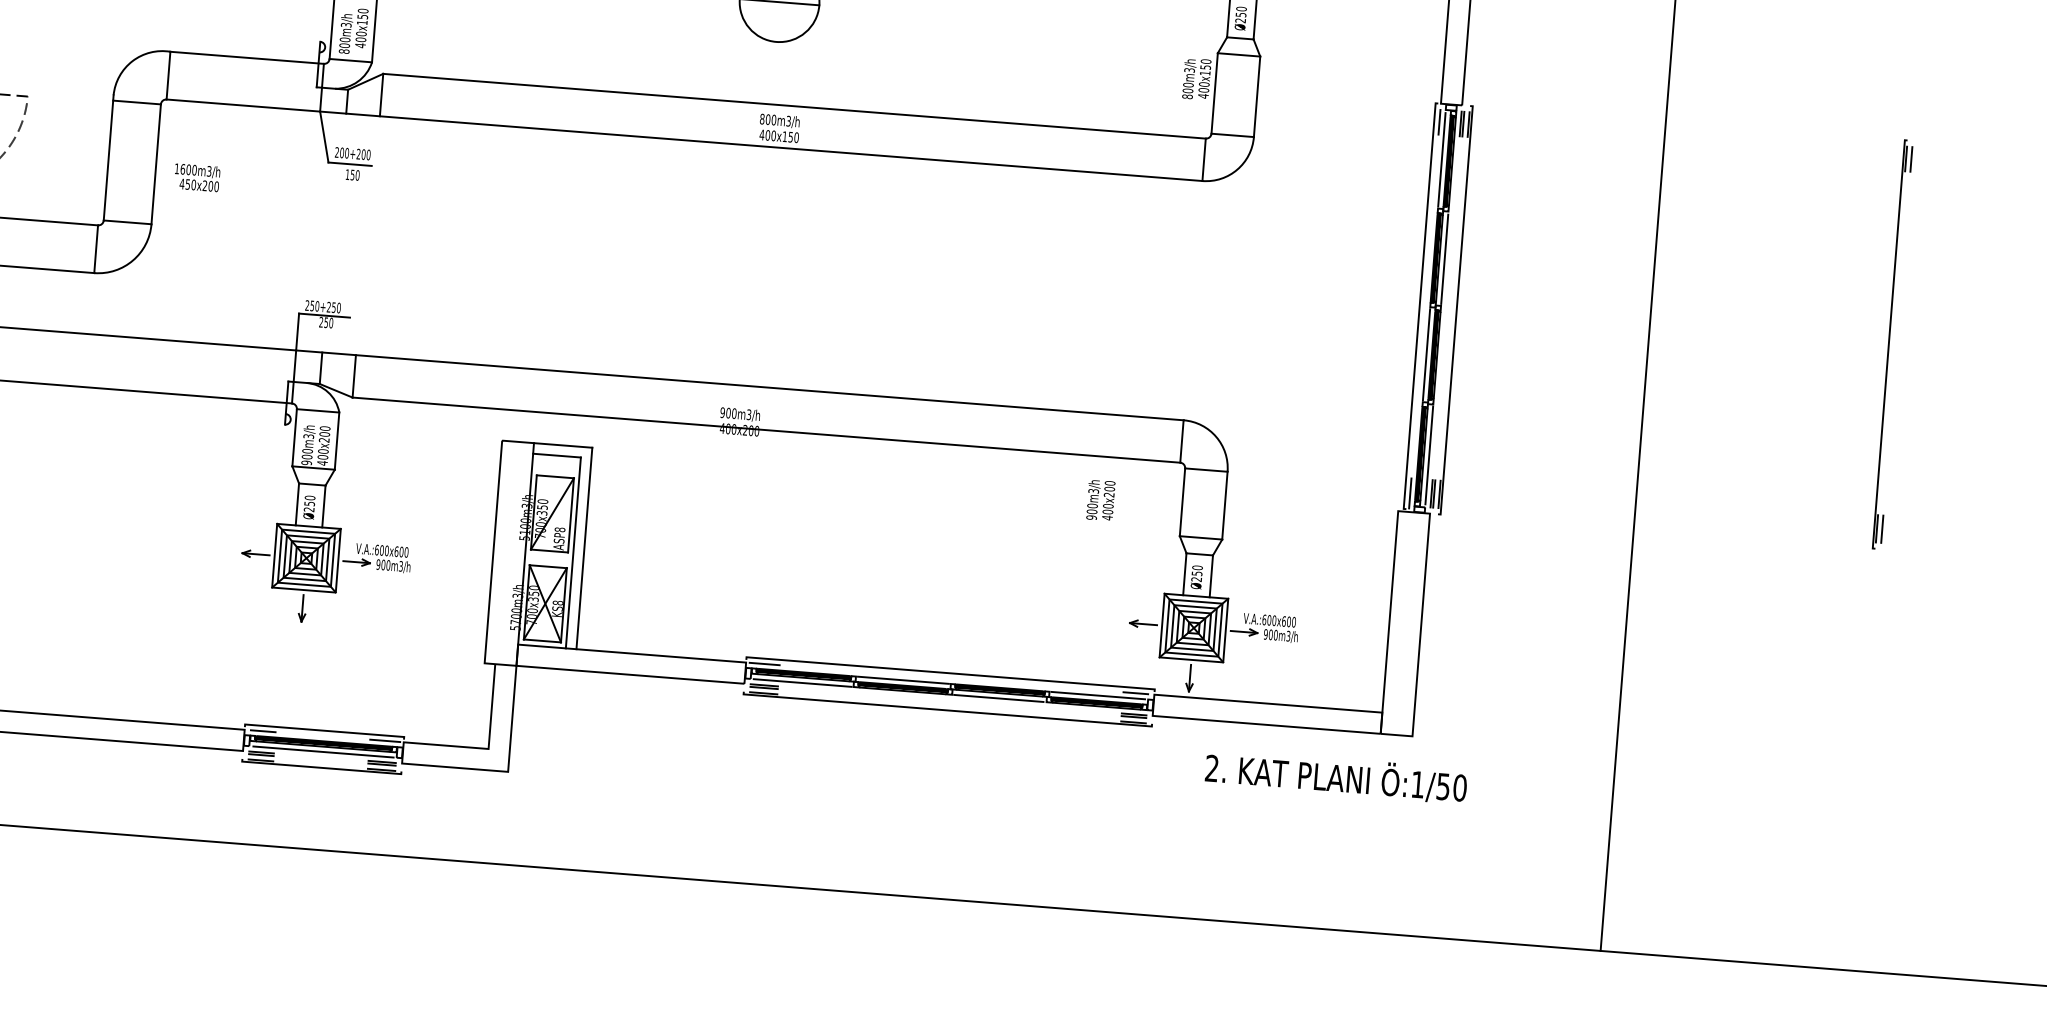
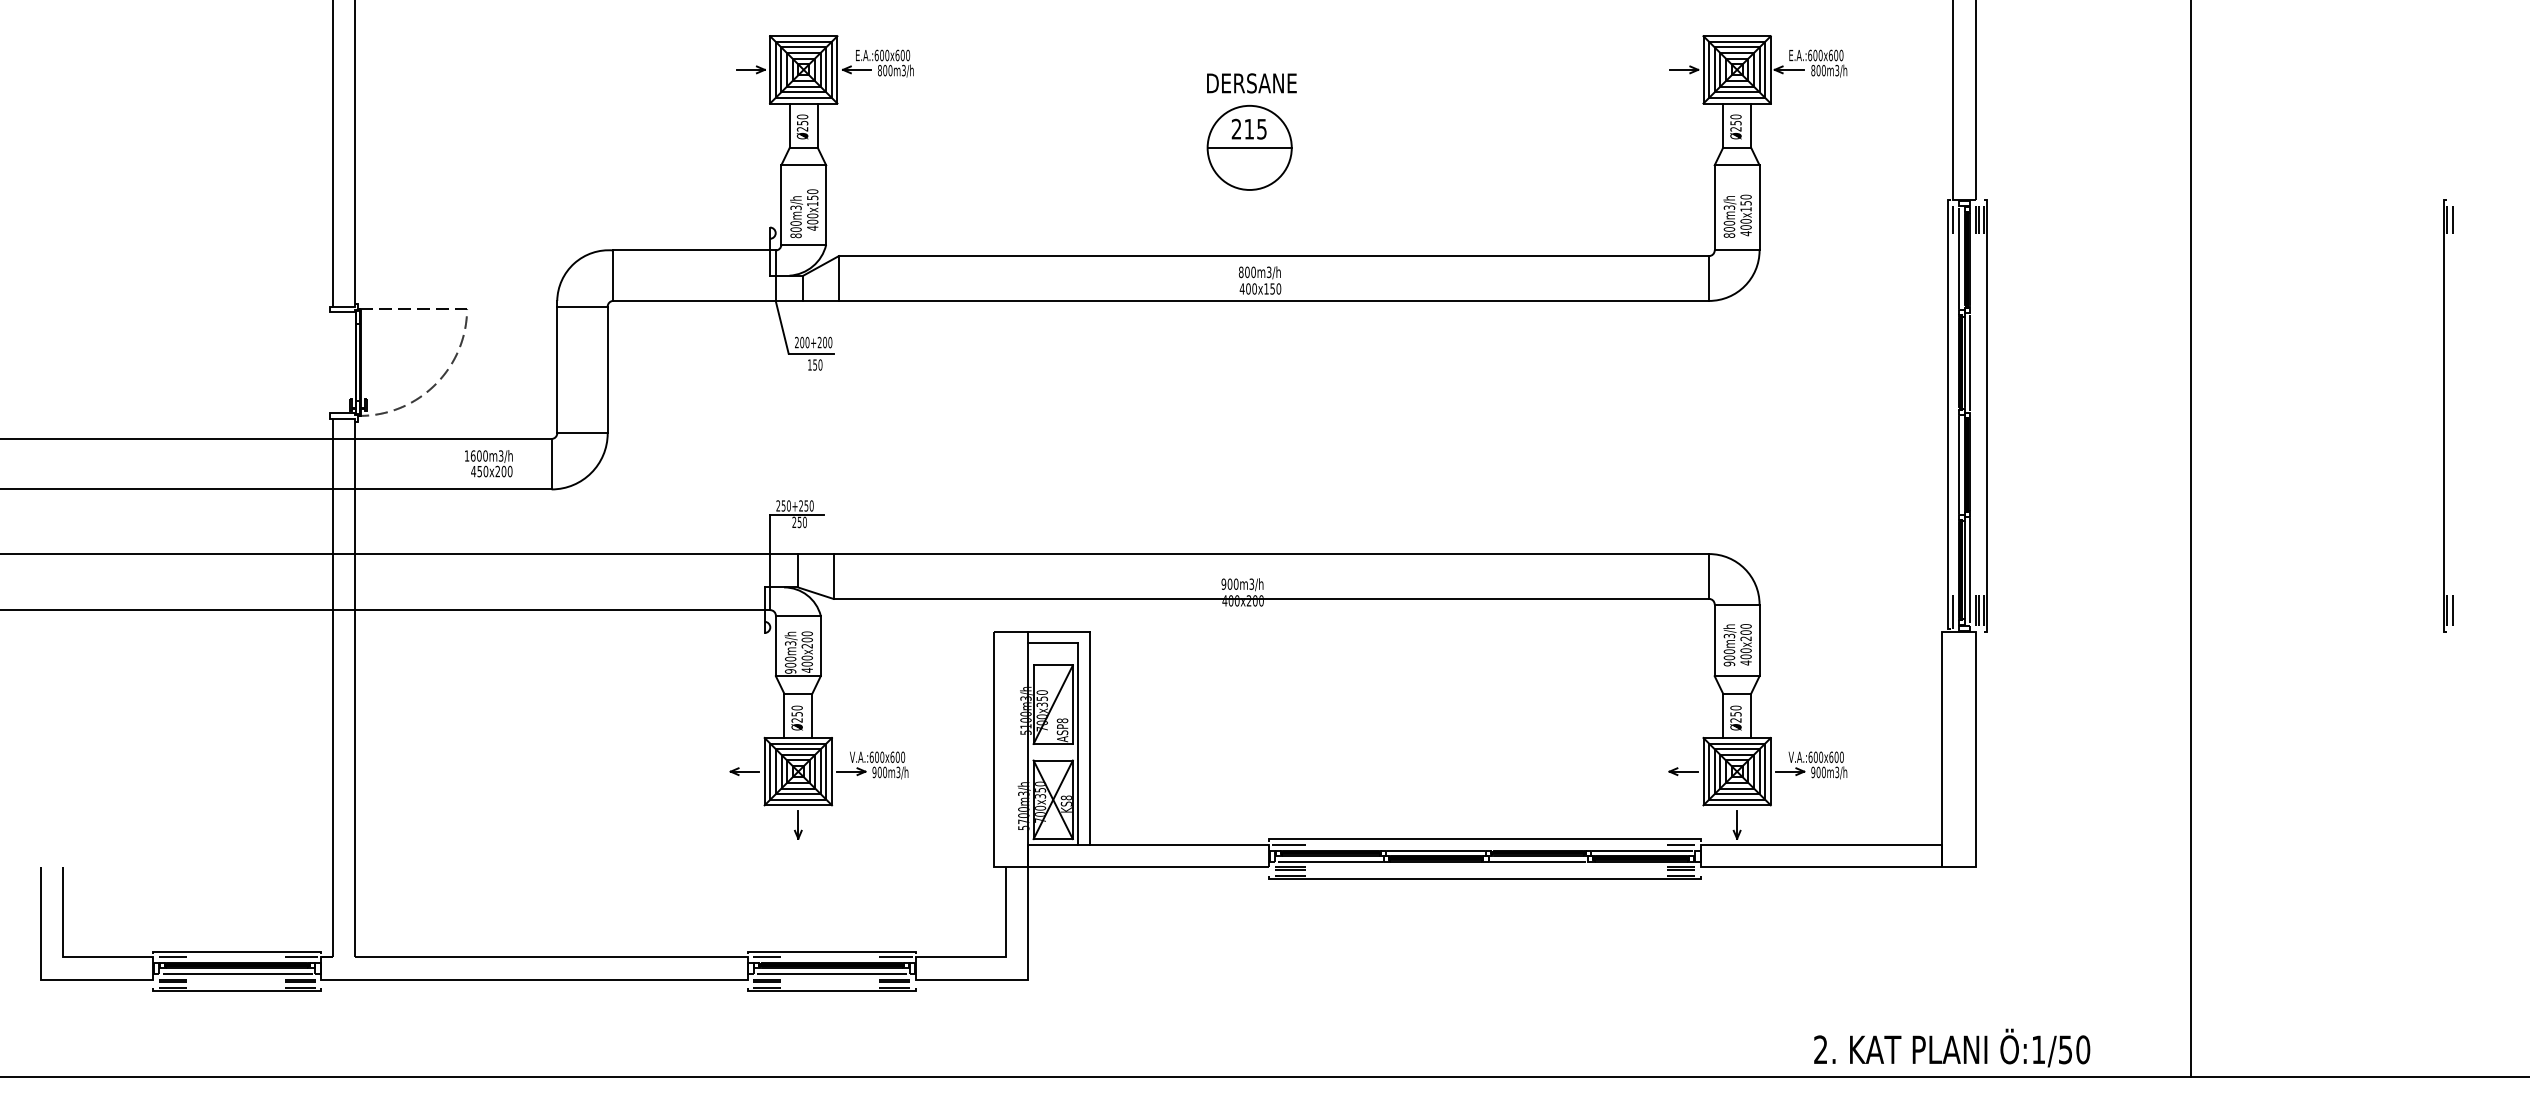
text: (1196, 78) -> (1737, 215), moved
text: (196, 177) -> (488, 463), moved
text: (1100, 500) -> (1737, 645), moved
text: (1336, 776) -> (1952, 1047), moved

